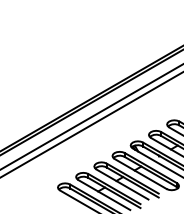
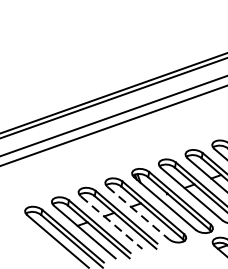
line: (141, 174) -> (139, 213), solid -> dashed
line: (122, 184) -> (111, 222), solid -> dashed

